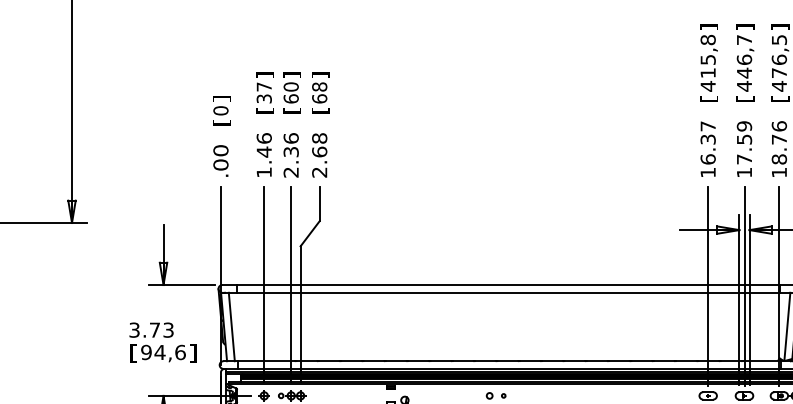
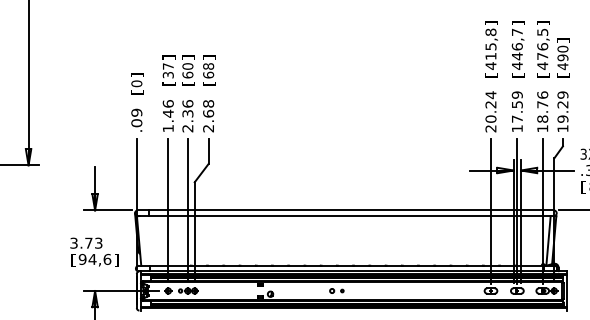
text: (707, 148) -> (490, 111), 16.37 -> 20.24
text: (220, 150) -> (136, 112), .00 -> .09
line: (231, 326) -> (144, 240), removed

